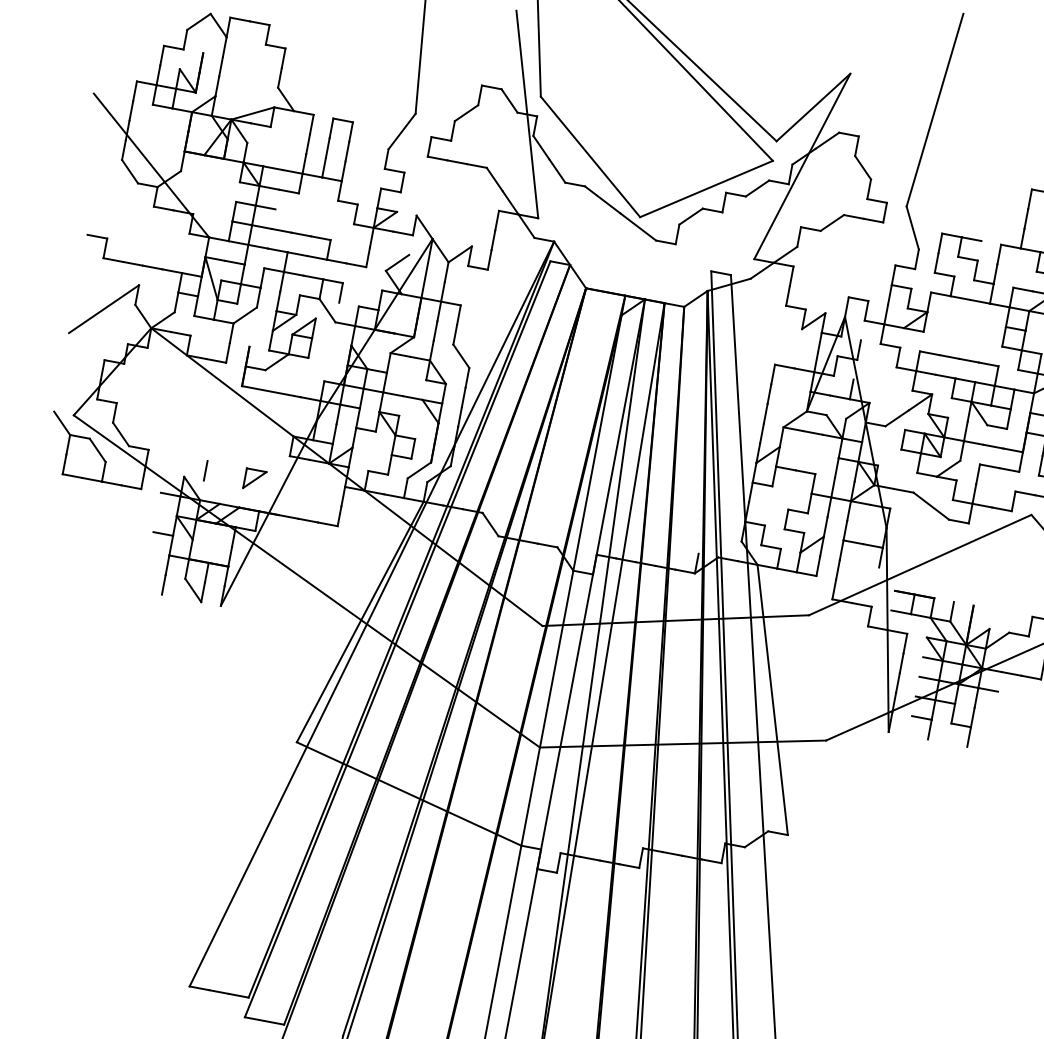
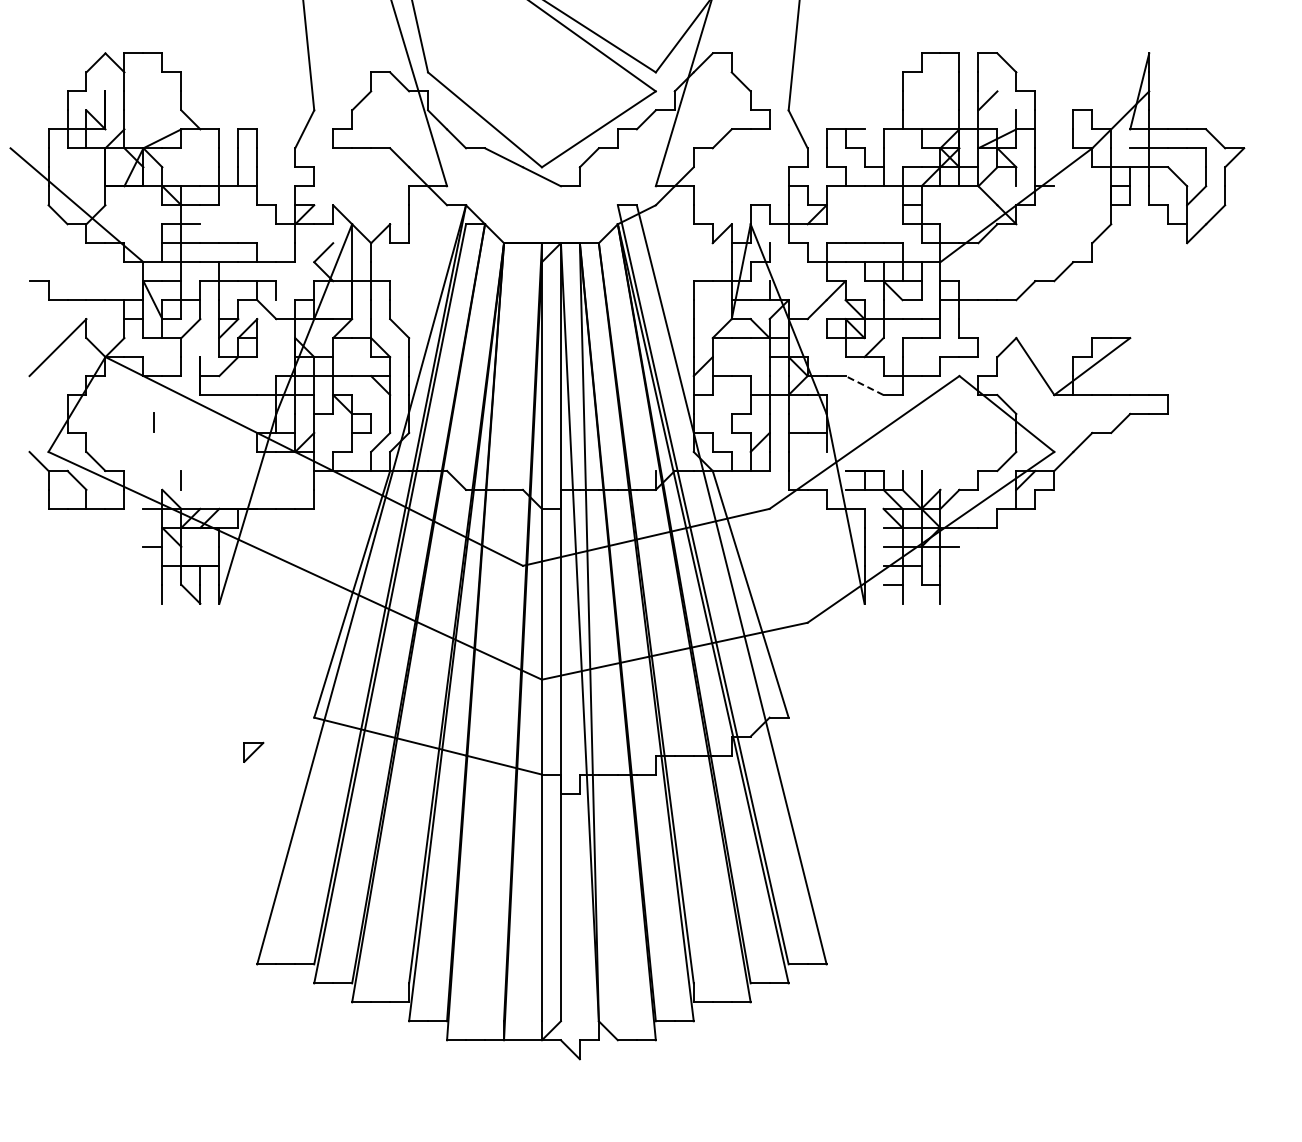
line: (188, 405) -> (153, 422), added
part: (254, 479) -> (253, 751), moved
line: (931, 506) -> (864, 385), solid -> dashed

